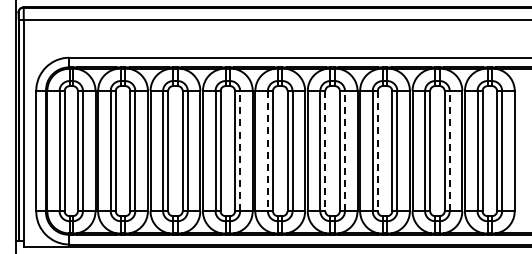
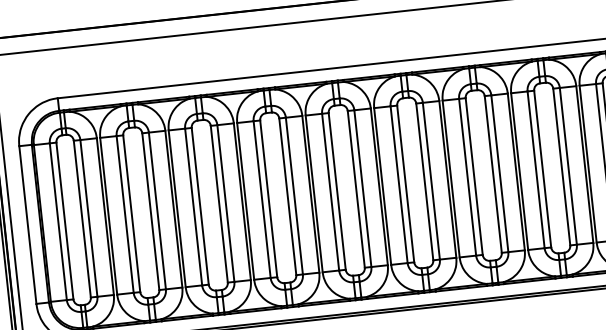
line: (240, 151) -> (294, 196), dashed -> solid
line: (267, 151) -> (330, 192), dashed -> solid
line: (325, 151) -> (405, 184), dashed -> solid
line: (344, 151) -> (430, 181), dashed -> solid
line: (377, 151) -> (473, 177), dashed -> solid
line: (449, 151) -> (568, 166), dashed -> solid

